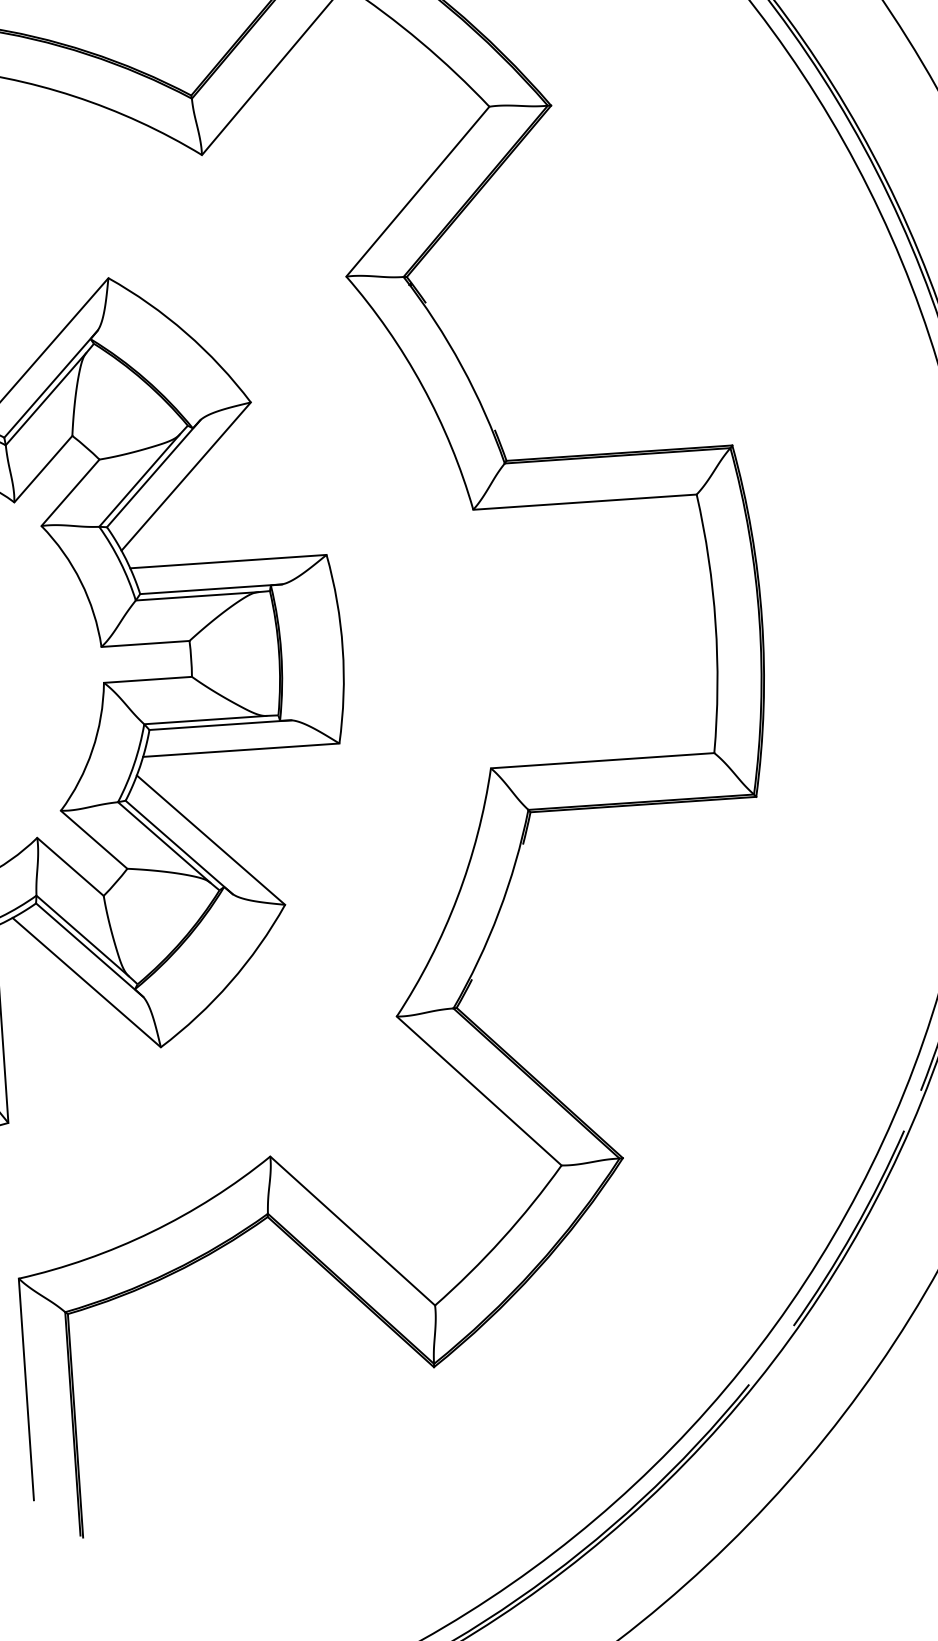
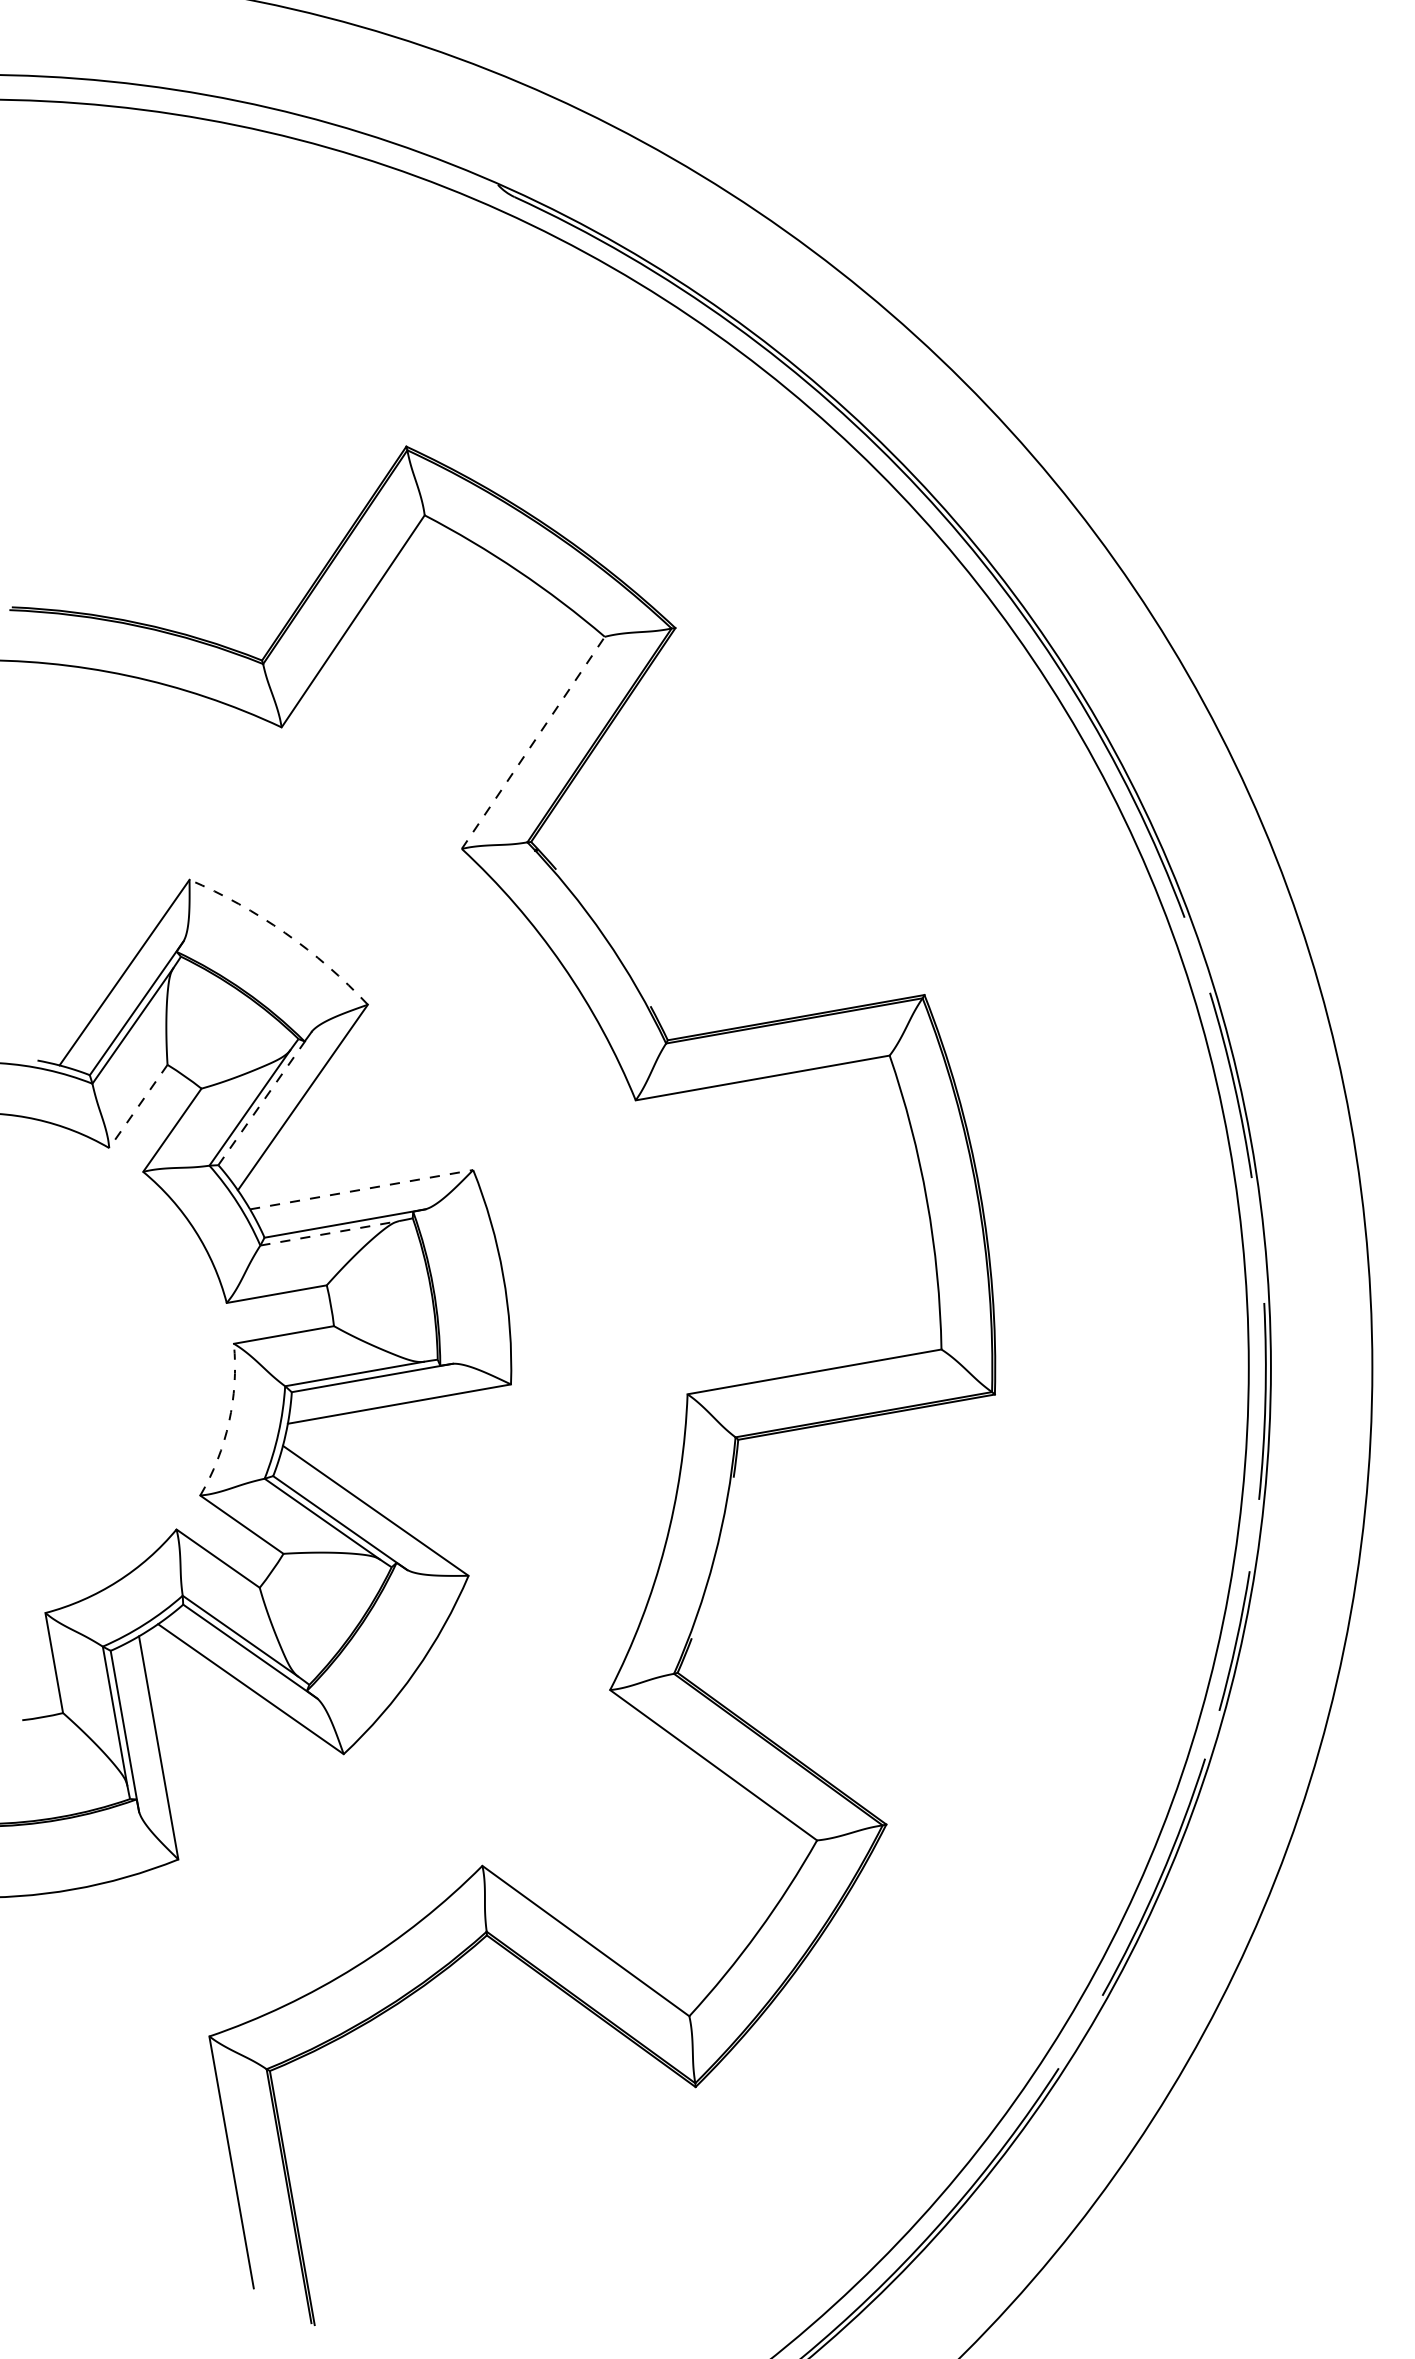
line: (418, 191) -> (533, 742), solid -> dashed
arc: (186, 333) -> (285, 933), solid -> dashed
line: (43, 469) -> (138, 1106), solid -> dashed
line: (153, 473) -> (265, 1098), solid -> dashed
line: (229, 561) -> (362, 1189), solid -> dashed
line: (197, 596) -> (330, 1233), solid -> dashed
arc: (92, 750) -> (229, 1422), solid -> dashed

